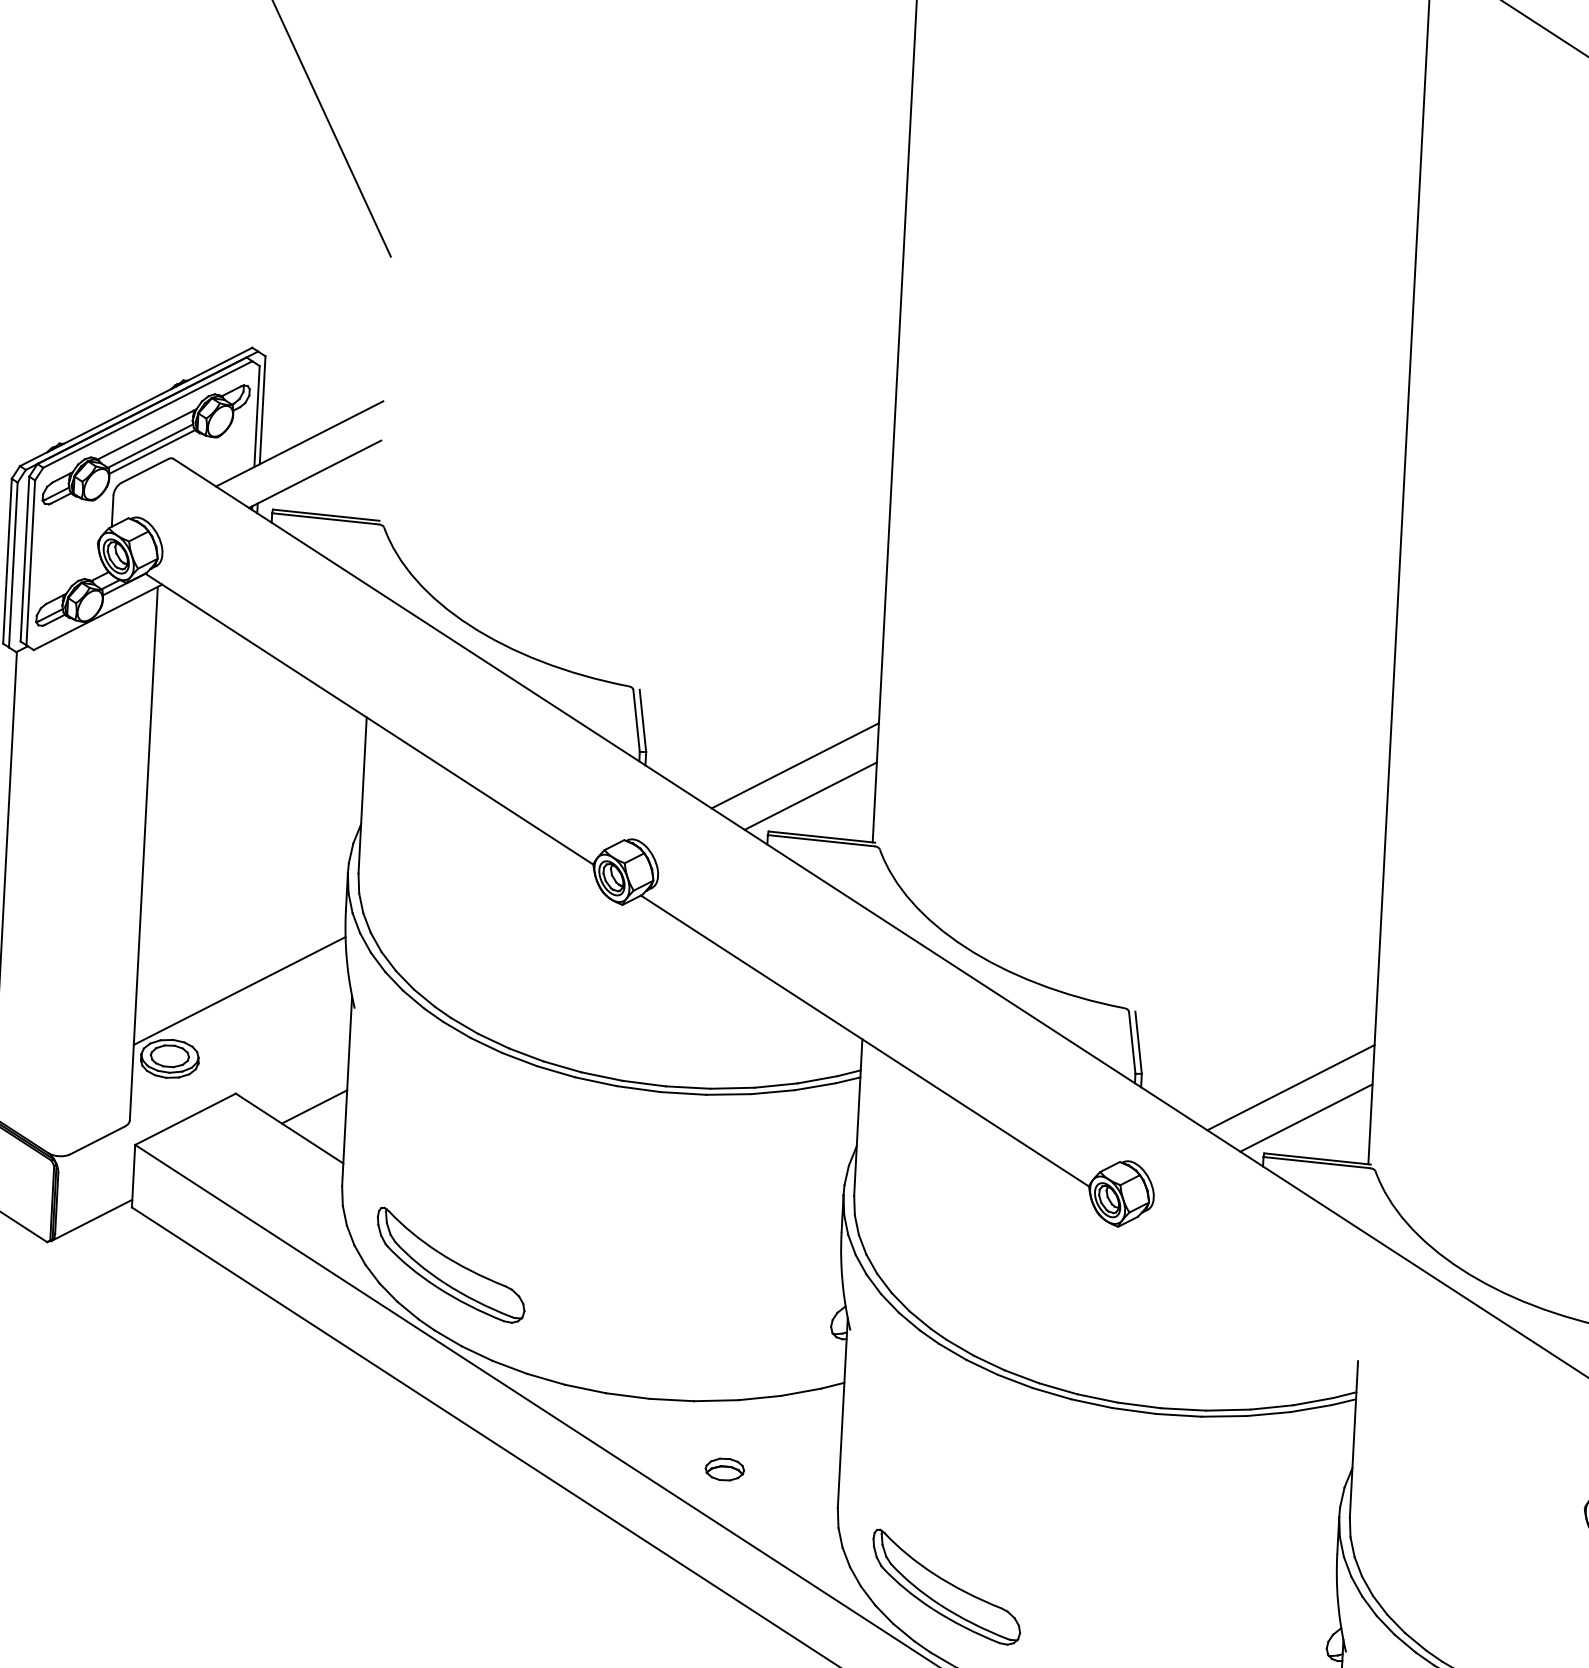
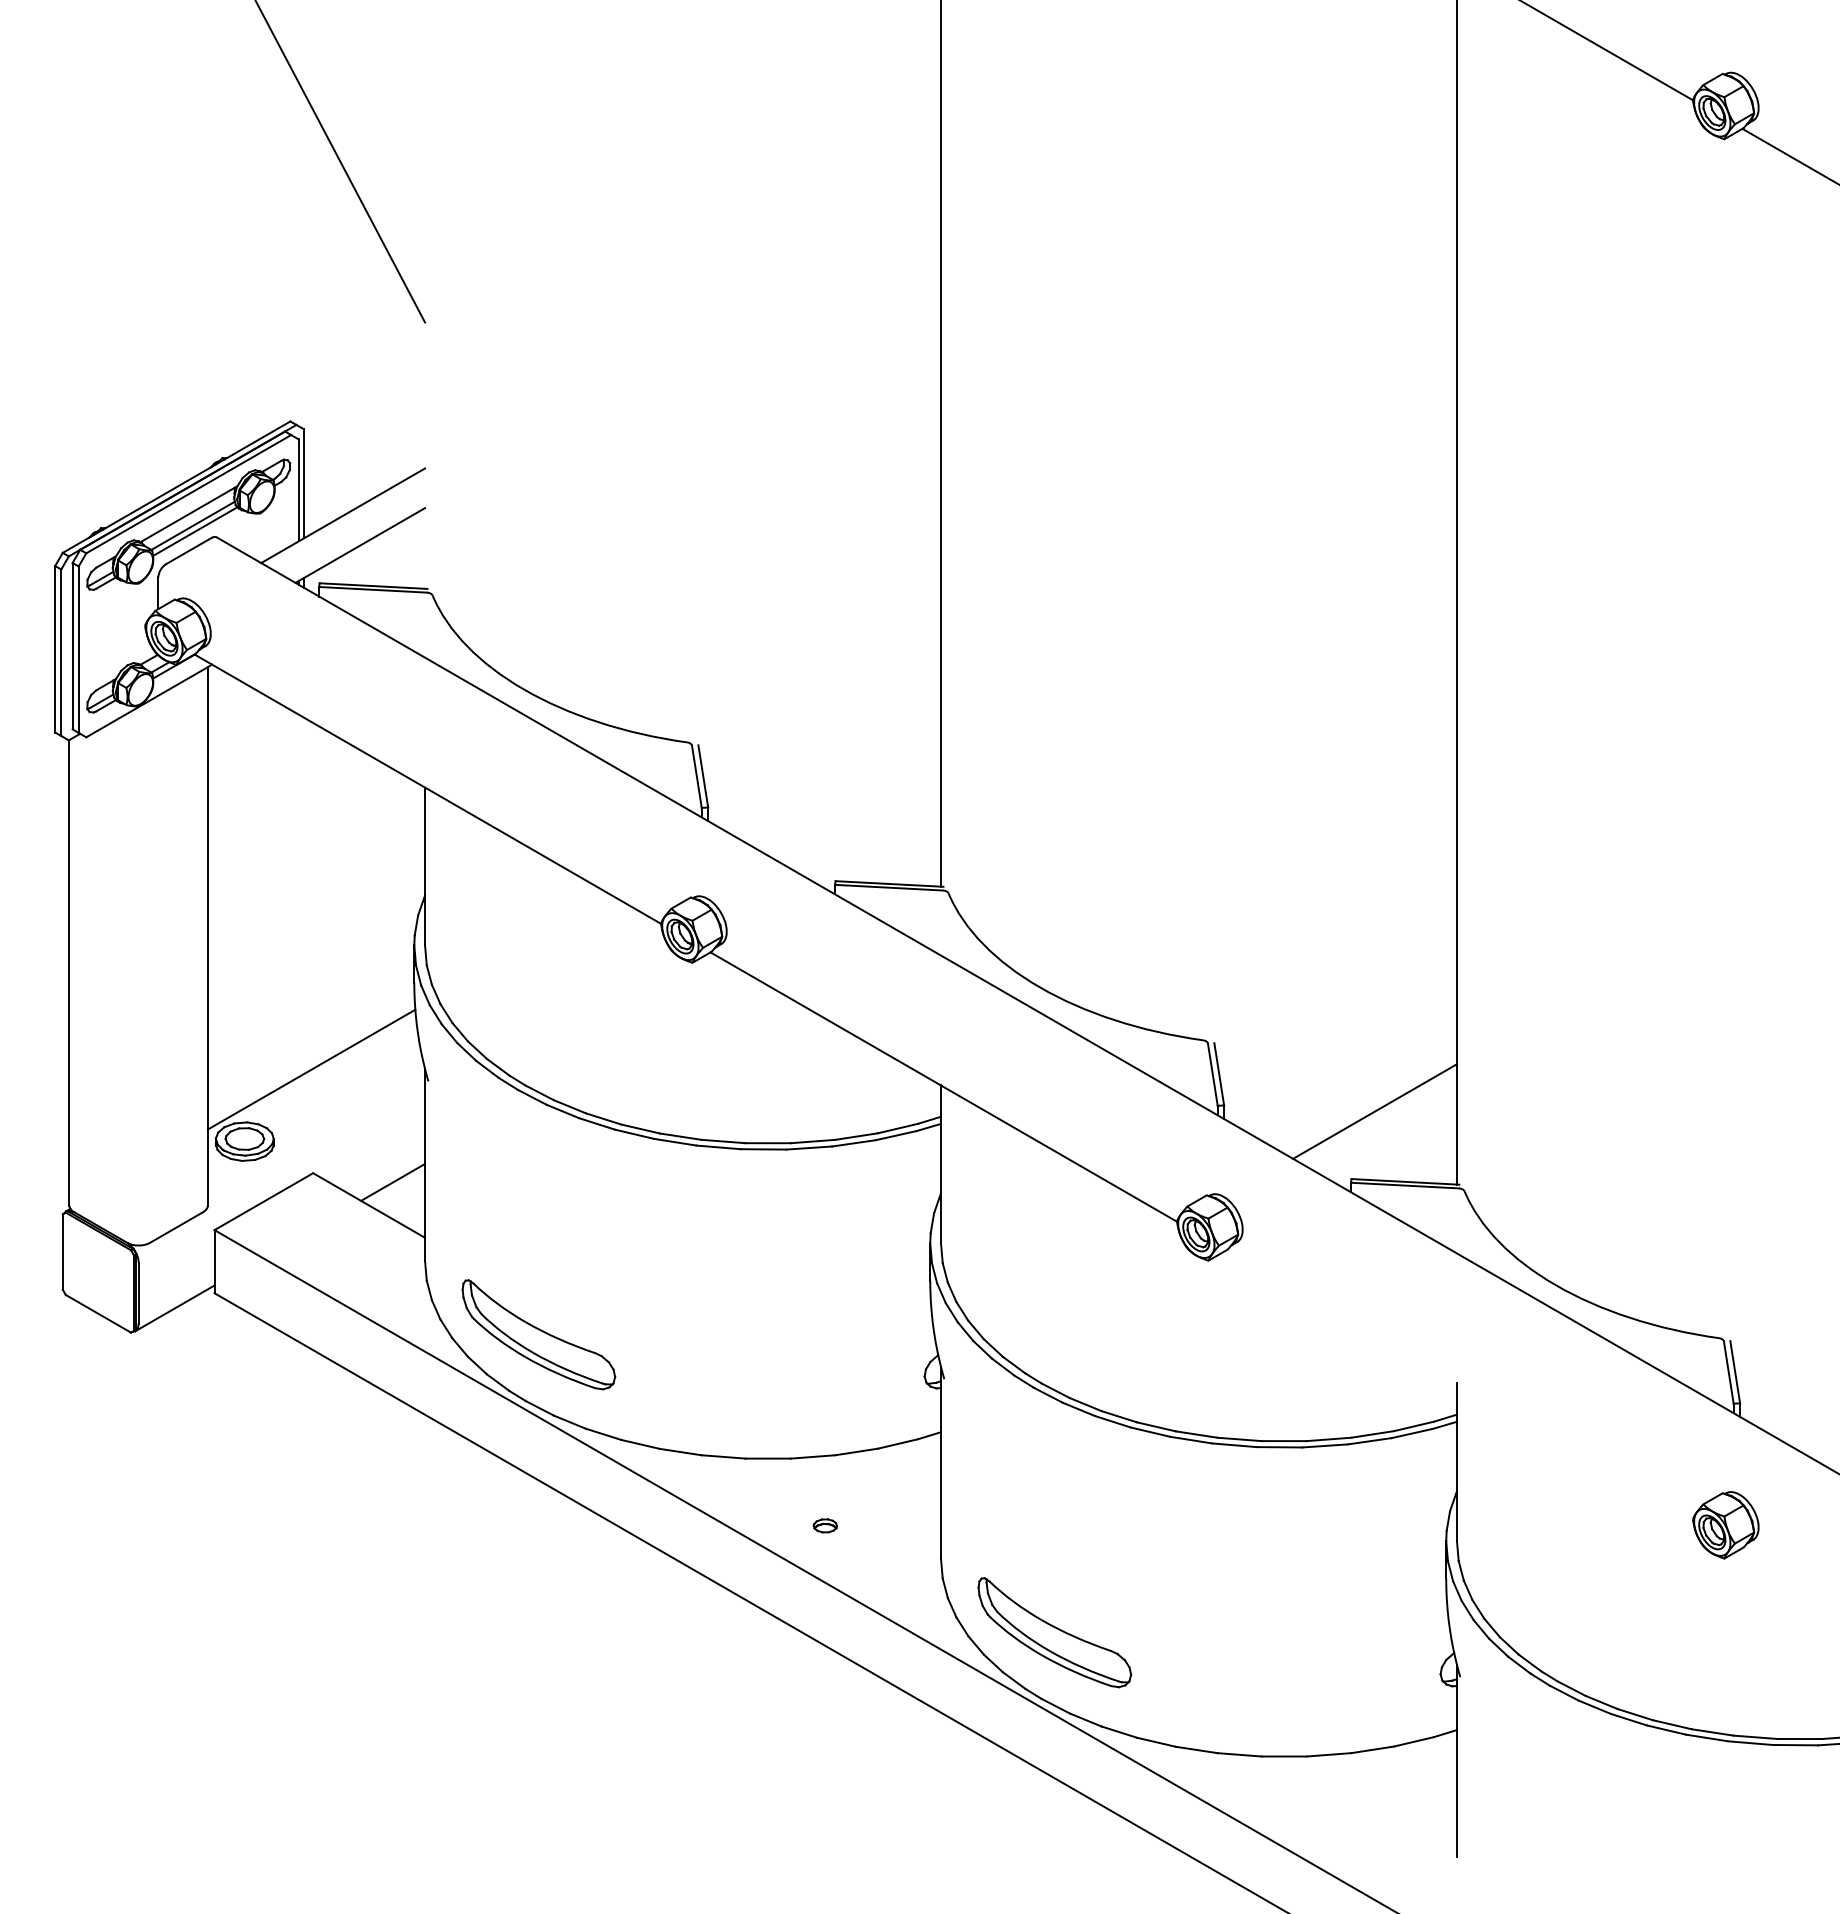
line: (795, 765) -> (859, 813), removed
line: (811, 796) -> (876, 843), removed
line: (1305, 1117) -> (1391, 1140), removed
part: (725, 1469) -> (825, 1525), size x0.6

